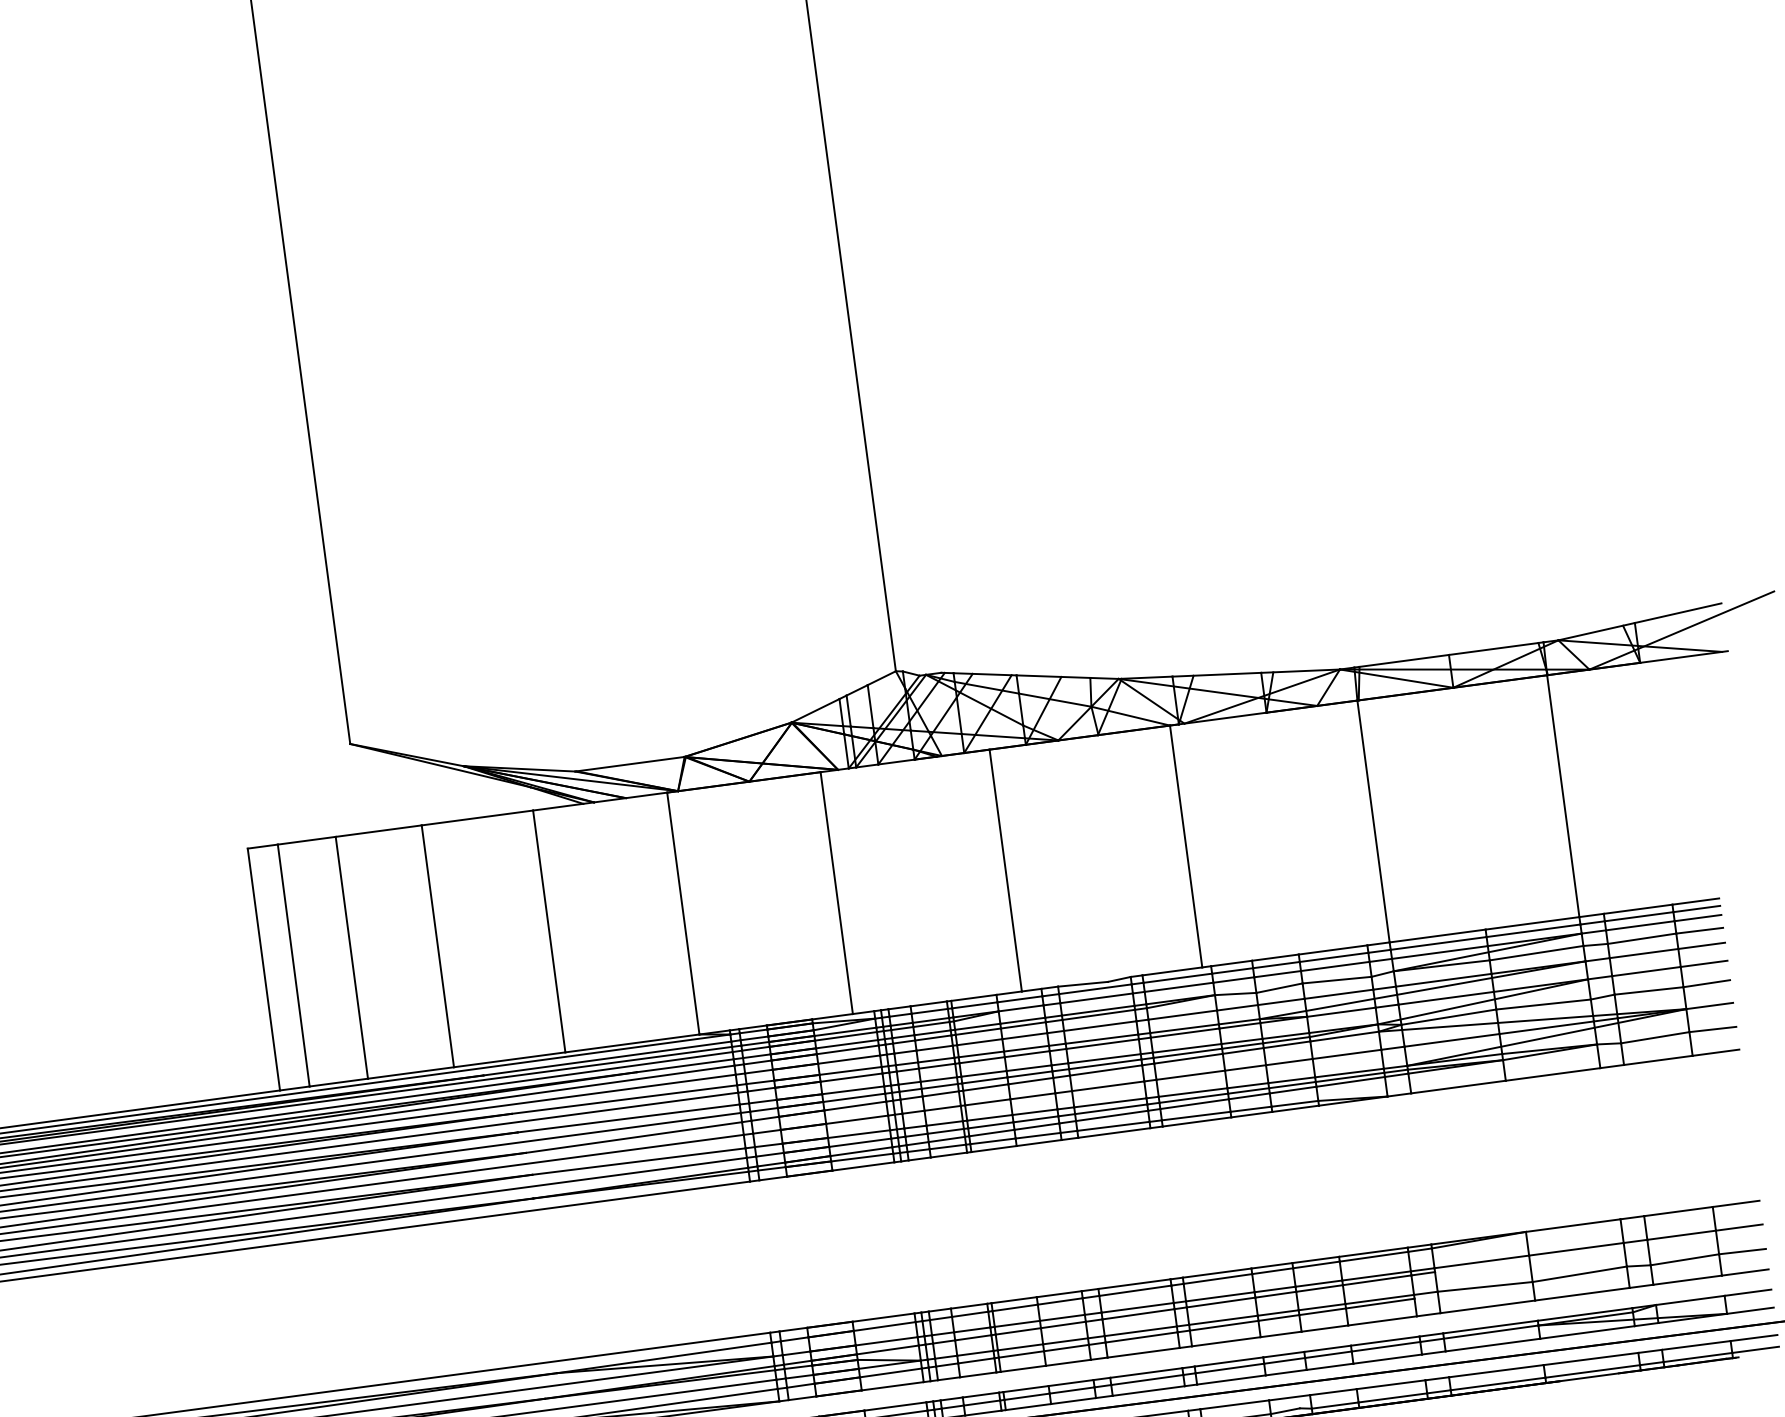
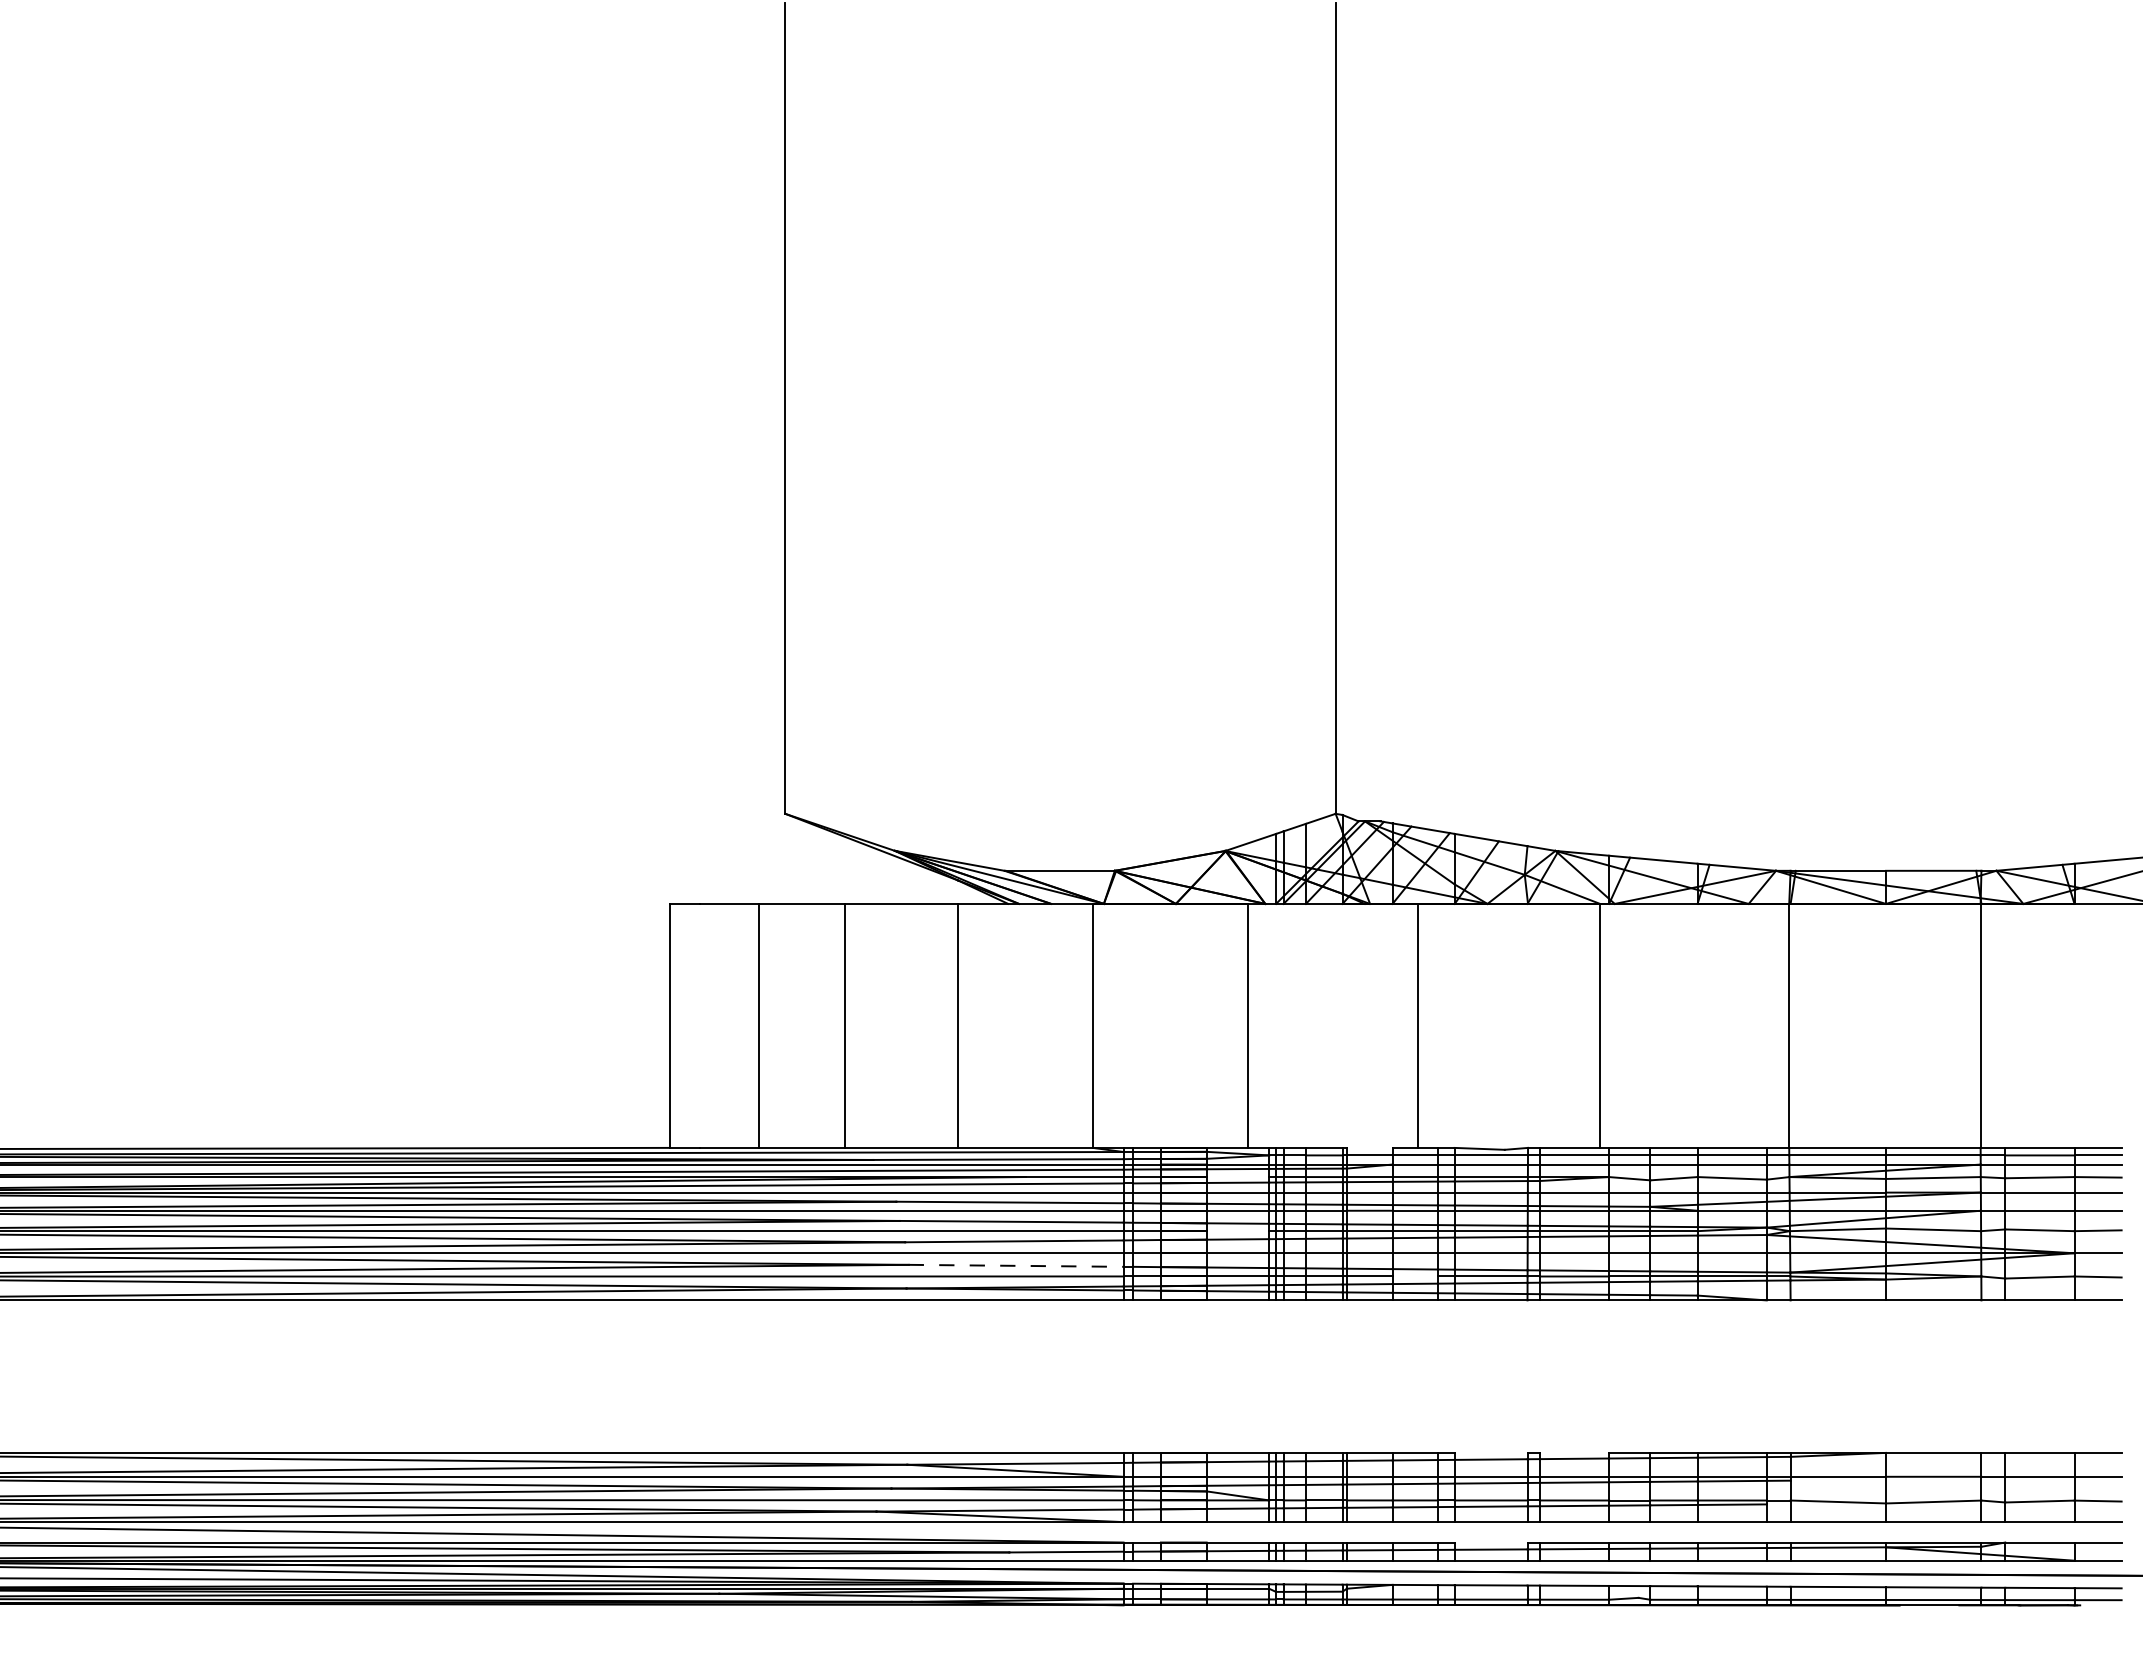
line: (293, 965) -> (699, 1025), removed
line: (973, 997) -> (1369, 1147), removed
line: (846, 1044) -> (1237, 1177), removed
line: (853, 1098) -> (1237, 1231), removed
line: (1035, 1119) -> (1414, 1276), removed
line: (639, 1161) -> (1016, 1265), solid -> dashed
line: (1217, 1272) -> (1574, 1452), removed
line: (1133, 1283) -> (1490, 1452), removed
line: (1145, 1373) -> (1490, 1542), removed

